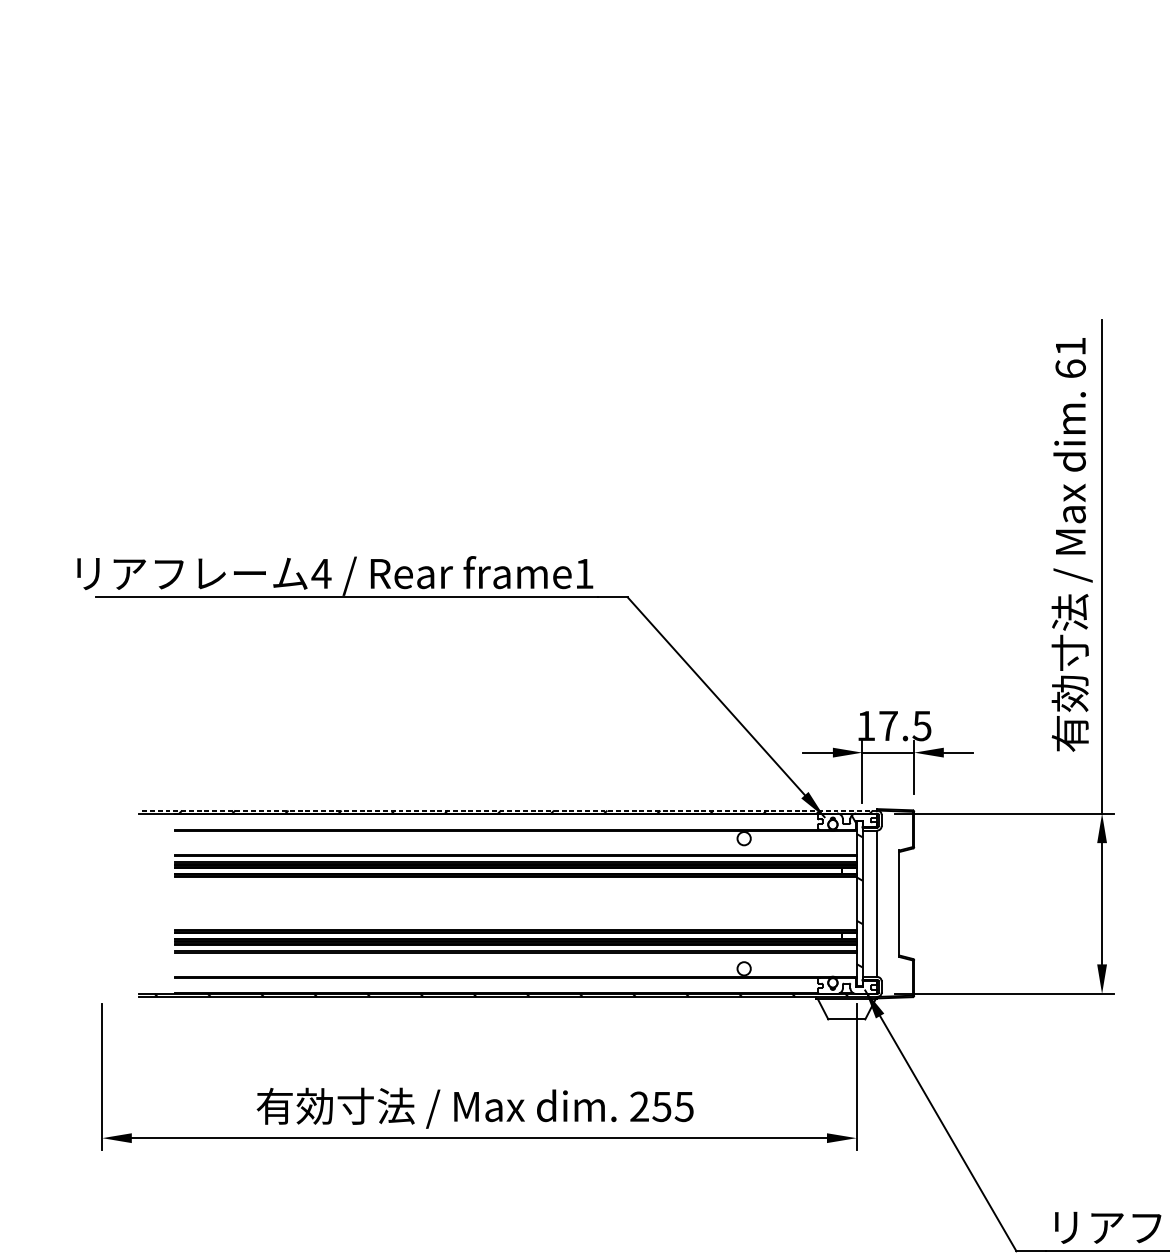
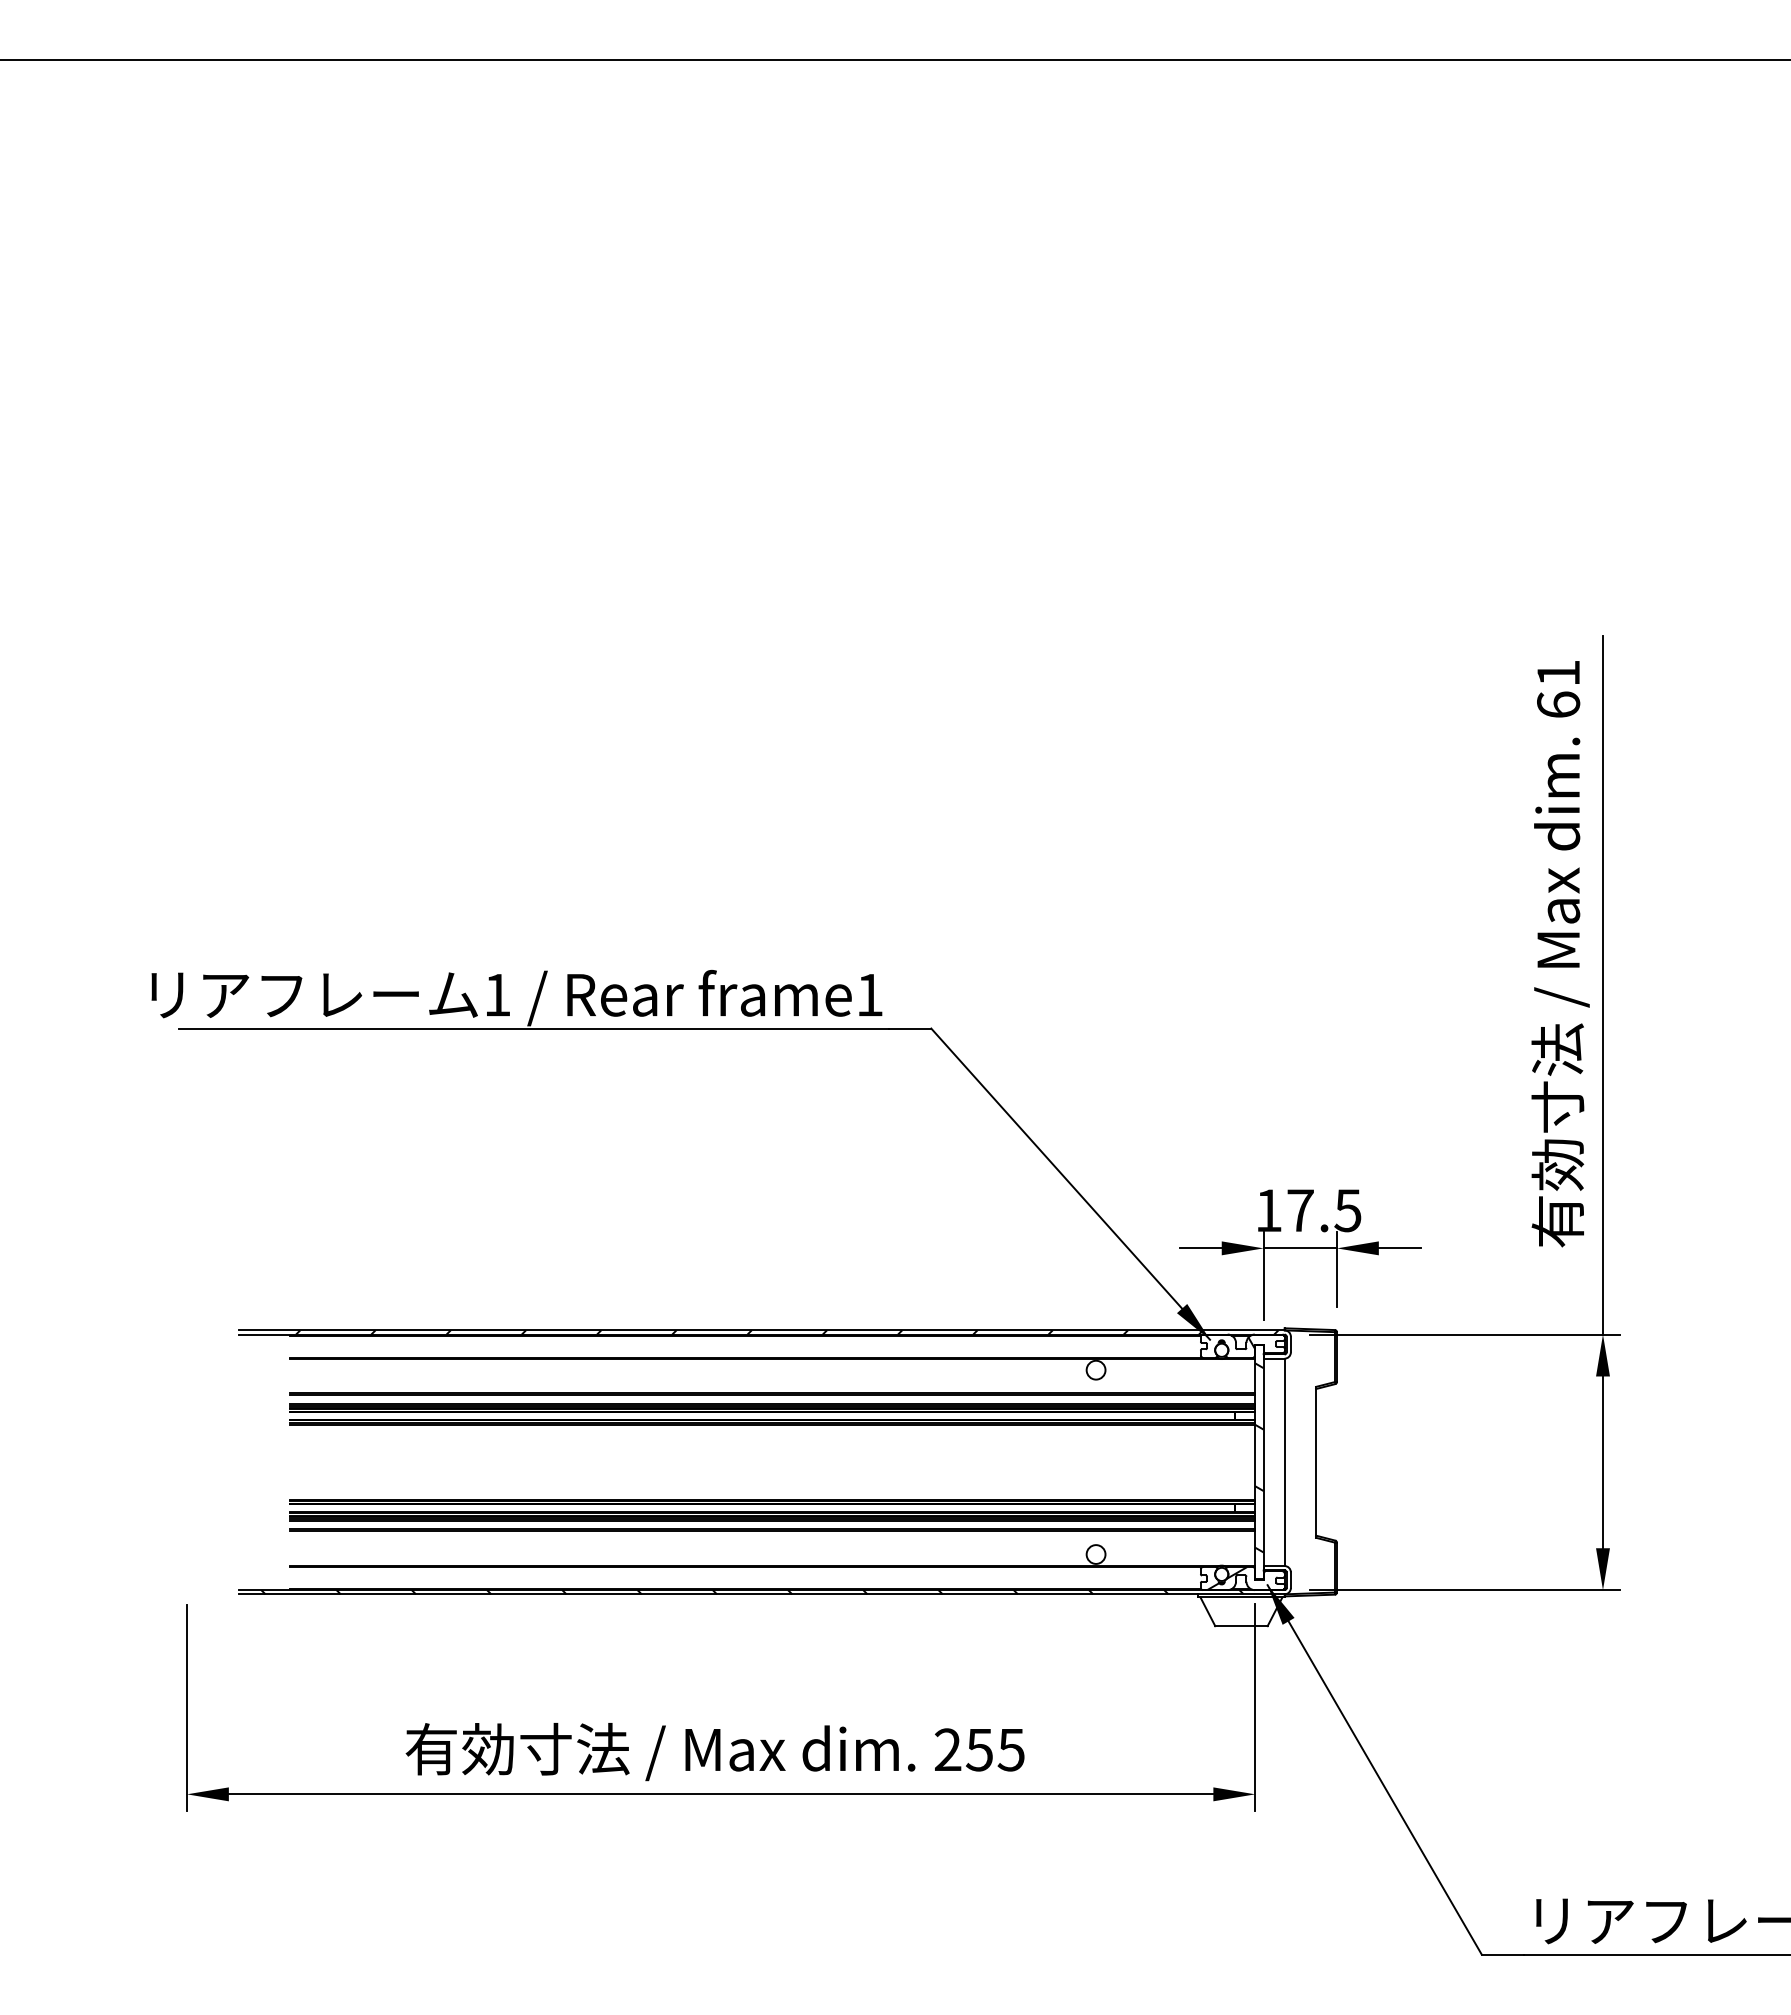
text: (321, 574) -> (497, 995), 4 -> 1
line: (507, 810) -> (761, 1330), dashed -> solid
hatch: (836, 985) -> (1227, 1578), added

